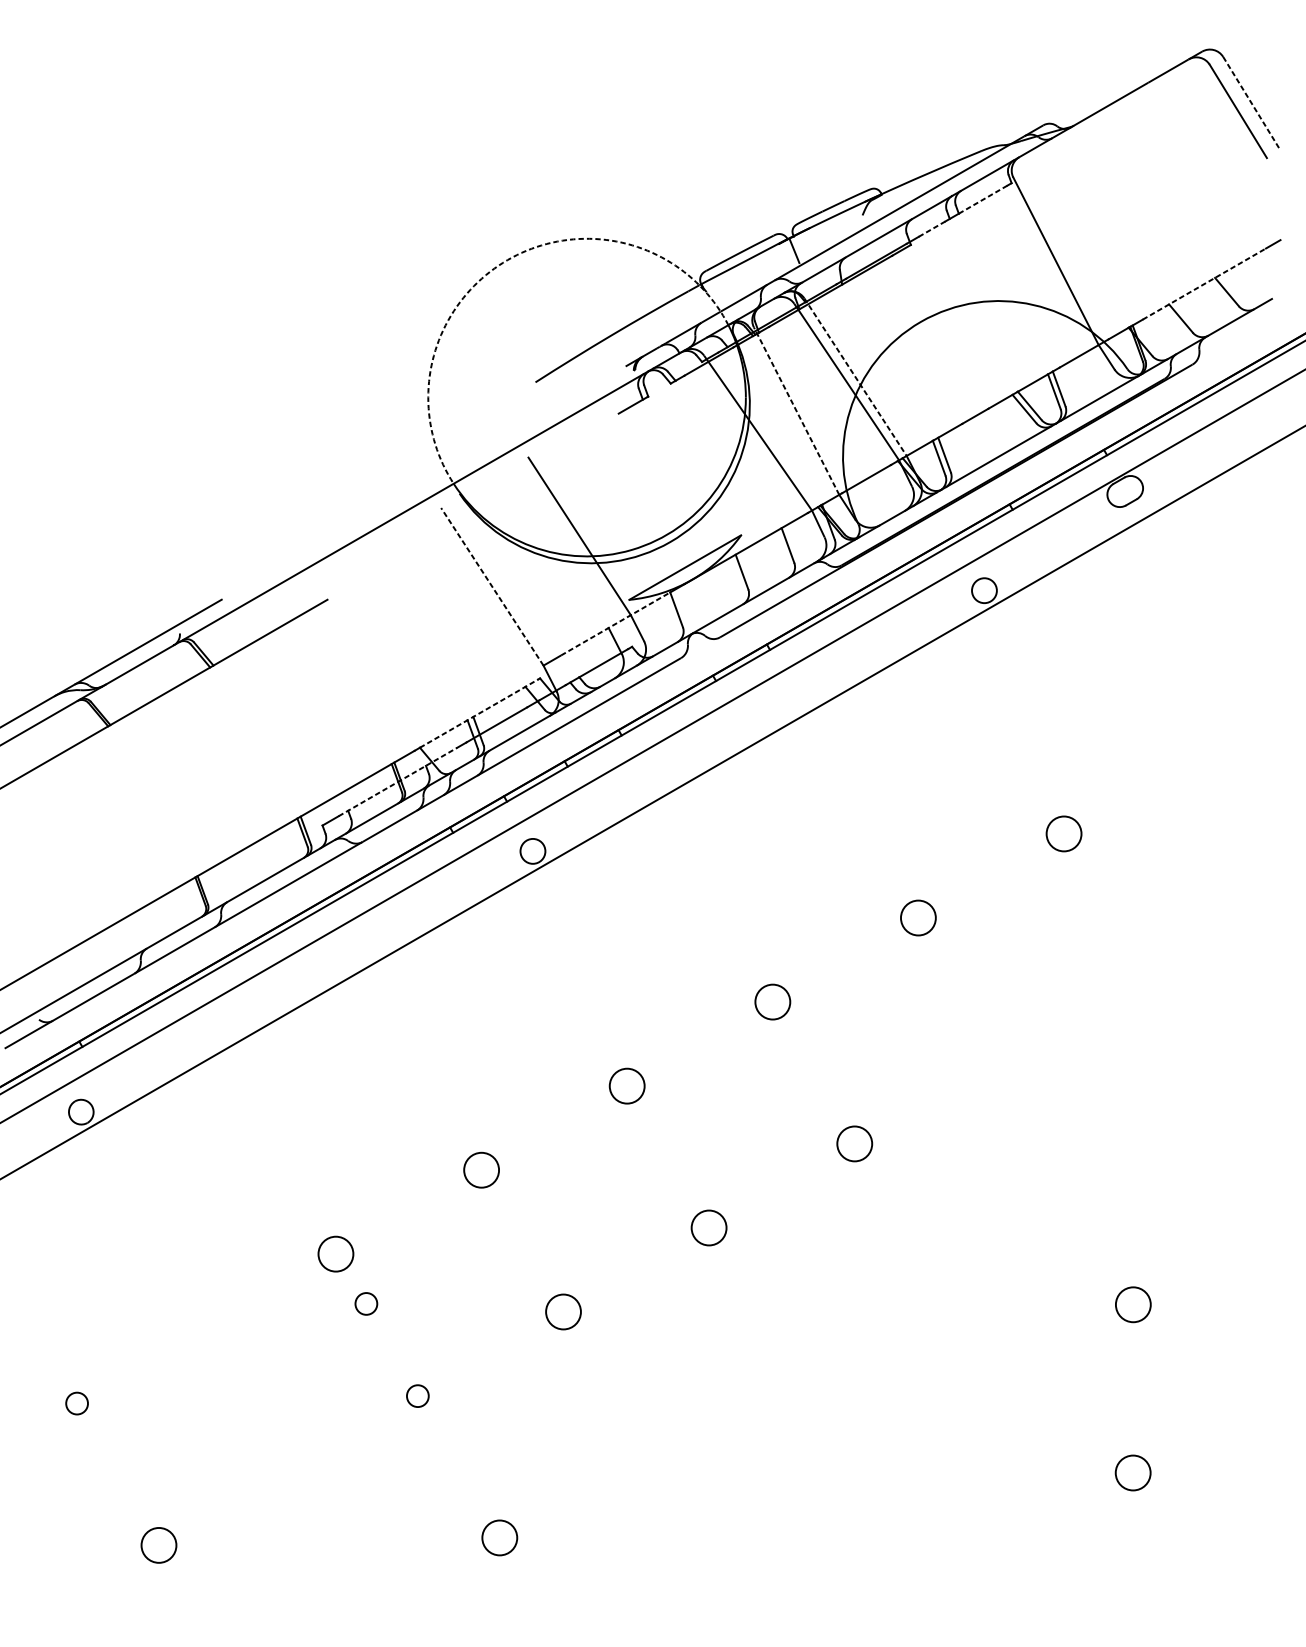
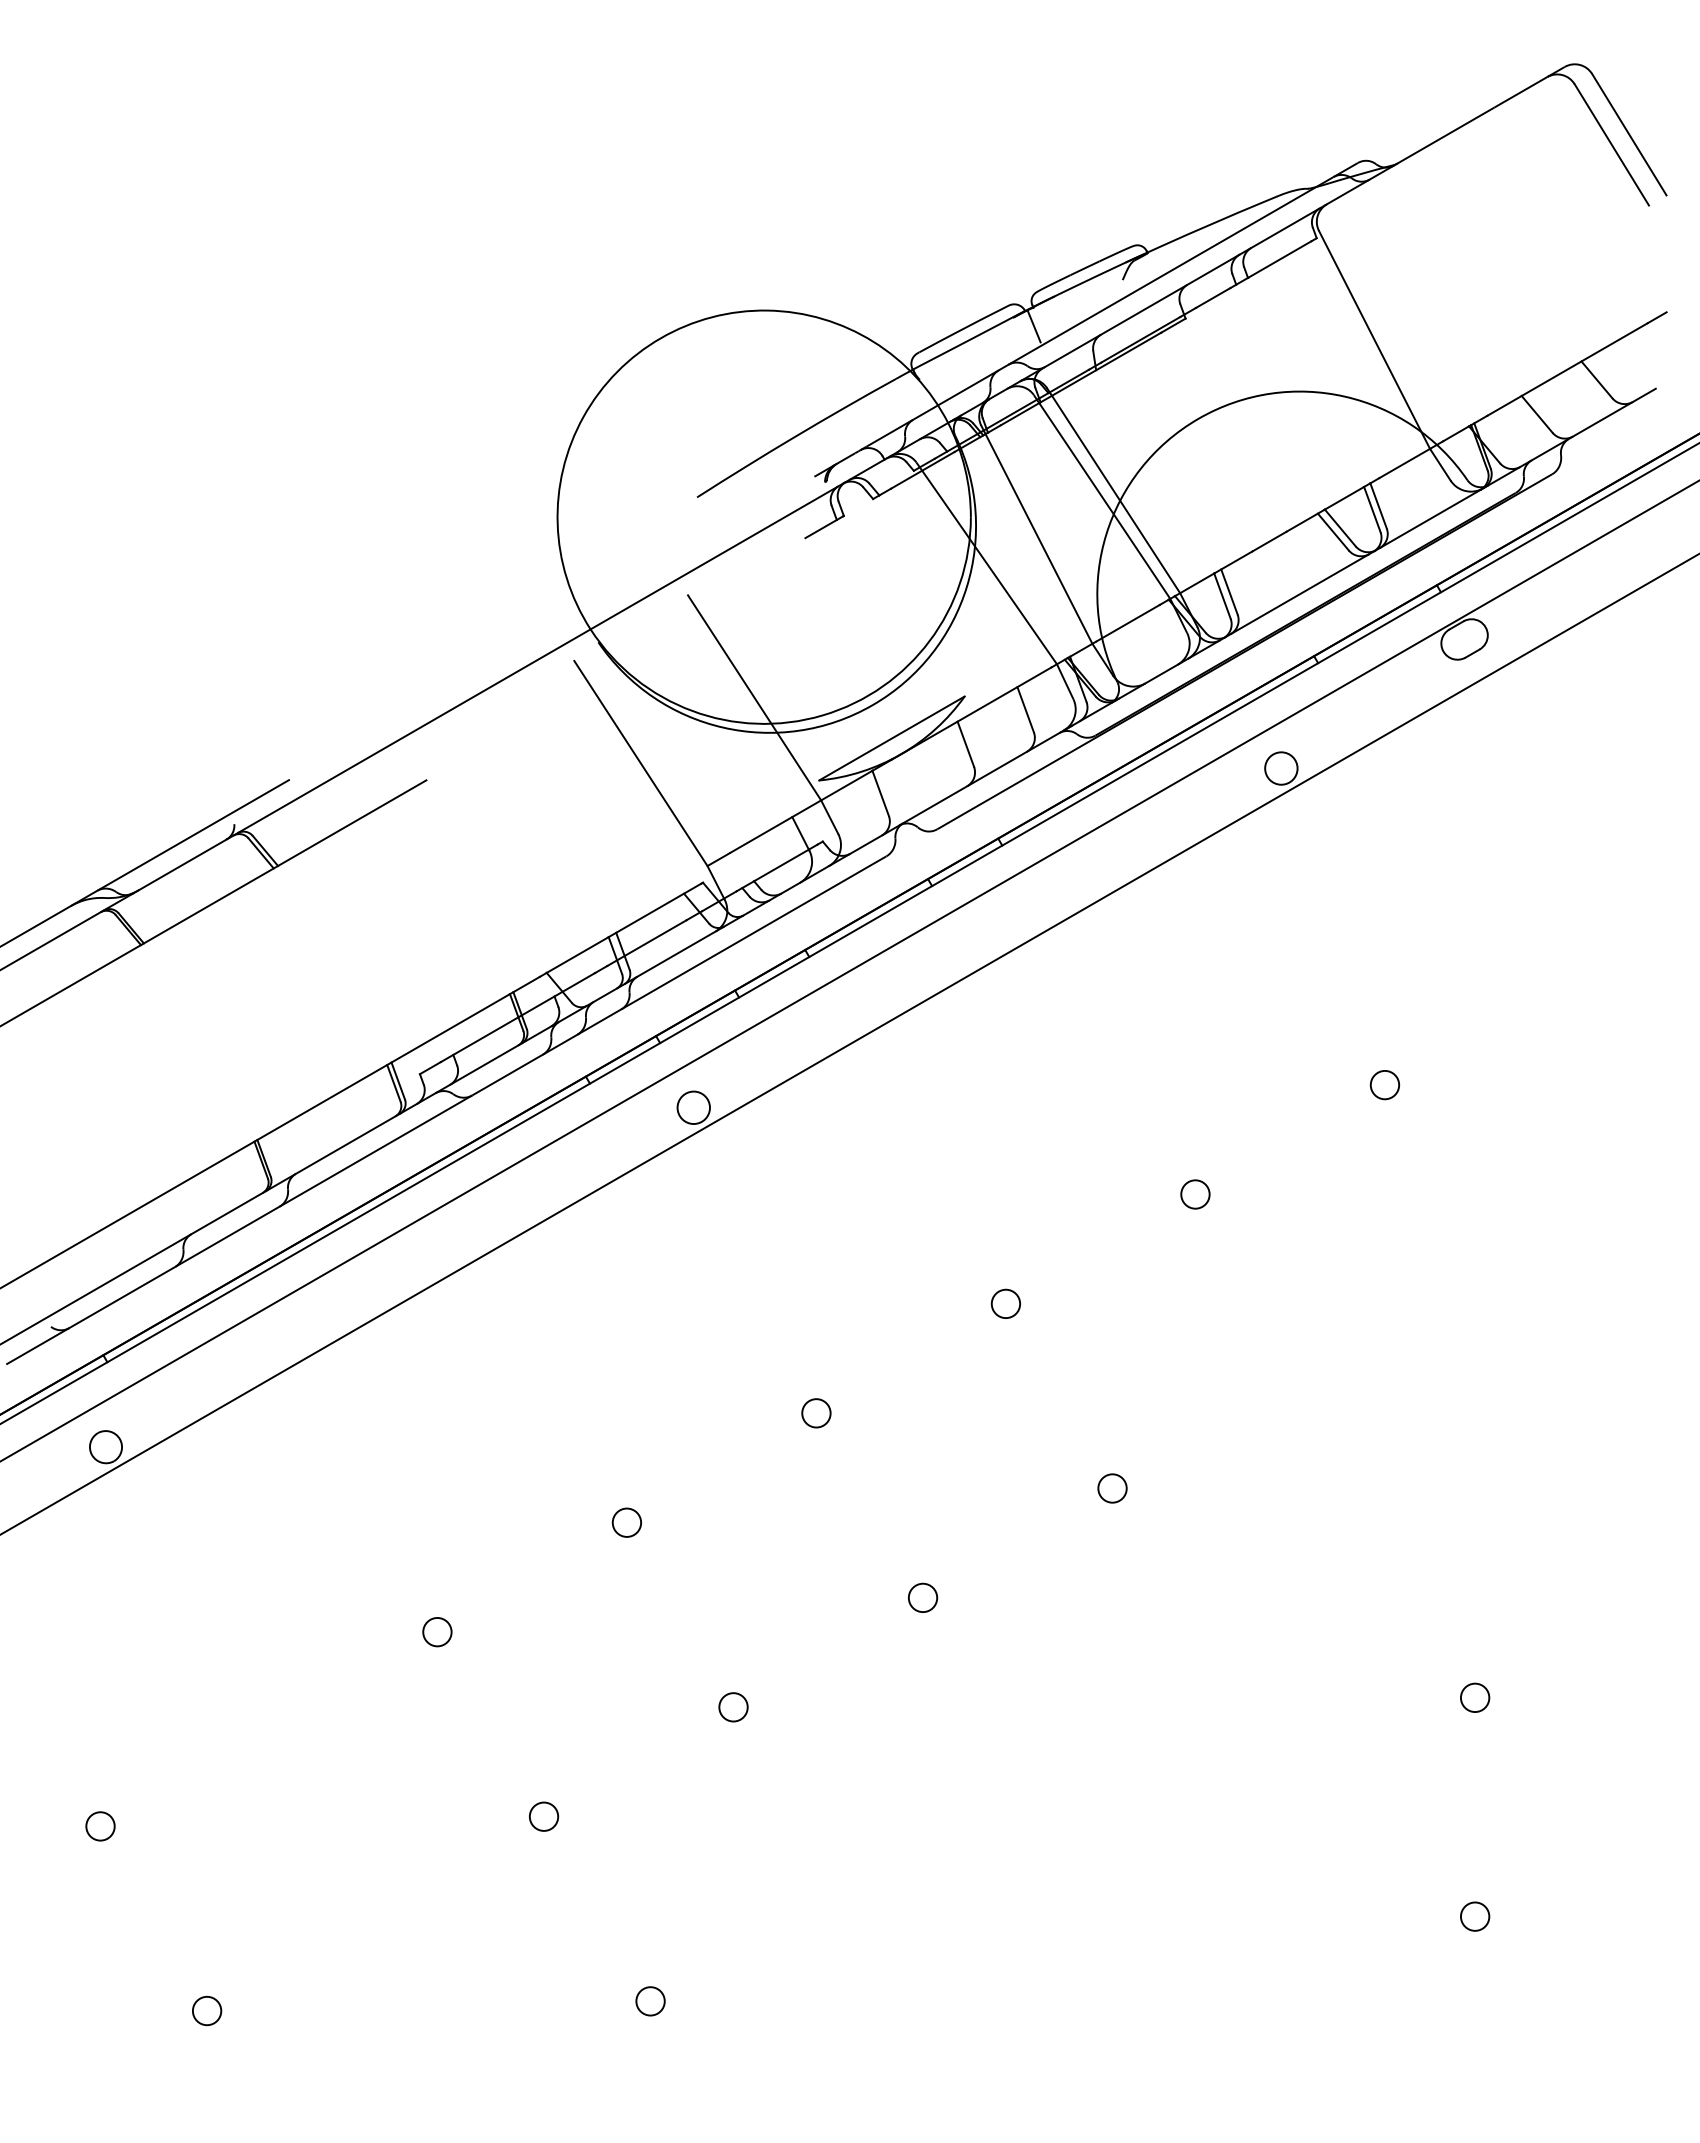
line: (1251, 104) -> (1629, 135), dashed -> solid
line: (983, 199) -> (1279, 259), dashed -> solid
line: (932, 229) -> (1213, 298), dashed -> solid
arc: (507, 260) -> (660, 338), dashed -> solid
line: (1204, 284) -> (1567, 369), dashed -> solid
line: (855, 377) -> (1113, 491), dashed -> solid
line: (796, 410) -> (1036, 534), dashed -> solid
line: (492, 586) -> (640, 763), dashed -> solid
line: (615, 623) -> (801, 811), dashed -> solid
line: (479, 713) -> (624, 928), dashed -> solid
line: (397, 782) -> (517, 1017), dashed -> solid
circle: (1063, 833) -> (1384, 1084), size x0.62
circle: (918, 918) -> (1195, 1194), size x0.62
circle: (772, 1001) -> (1005, 1303), size x0.62
circle: (627, 1086) -> (816, 1413), size x0.62
circle: (854, 1143) -> (1112, 1488), size x0.62
circle: (481, 1170) -> (626, 1522), size x0.62
circle: (708, 1227) -> (922, 1597), size x0.62
circle: (336, 1254) -> (437, 1632), size x0.62
circle: (366, 1303) -> (477, 1696), removed
circle: (1132, 1304) -> (1474, 1697), size x0.62
circle: (563, 1312) -> (733, 1707), size x0.62
circle: (1133, 1472) -> (1475, 1916), size x0.62
circle: (499, 1538) -> (650, 2001), size x0.62
circle: (158, 1545) -> (206, 2010), size x0.62

